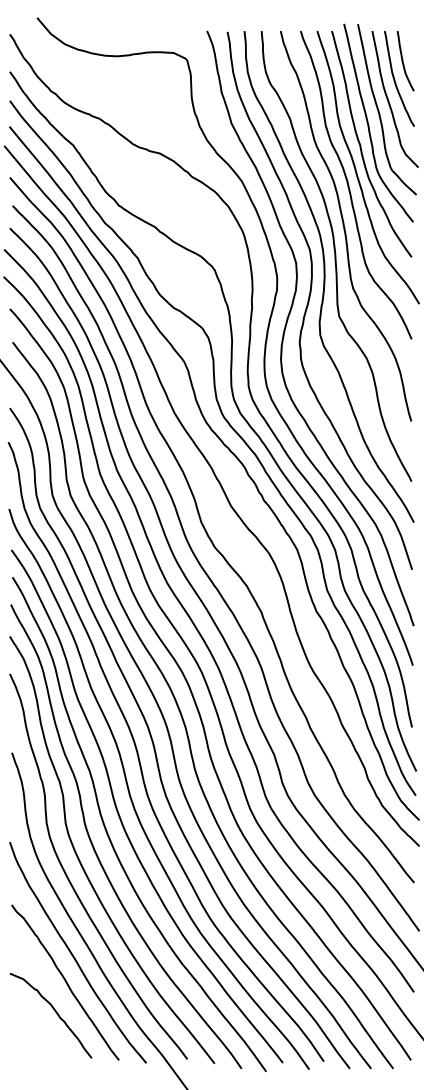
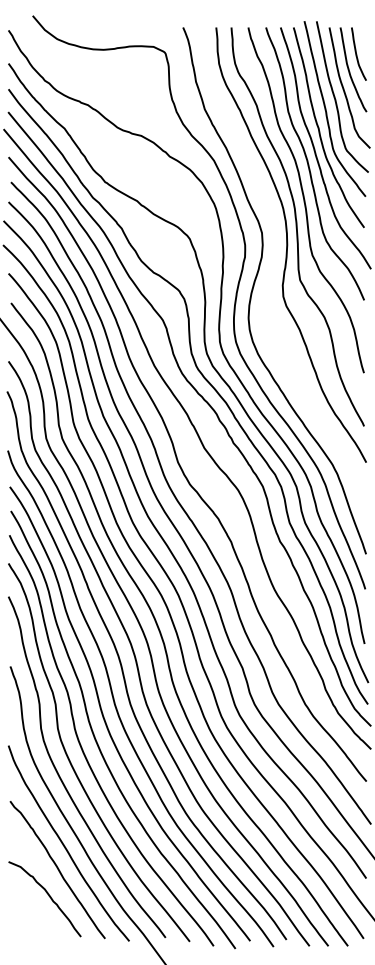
curve: (310, 299) -> (274, 265), removed

